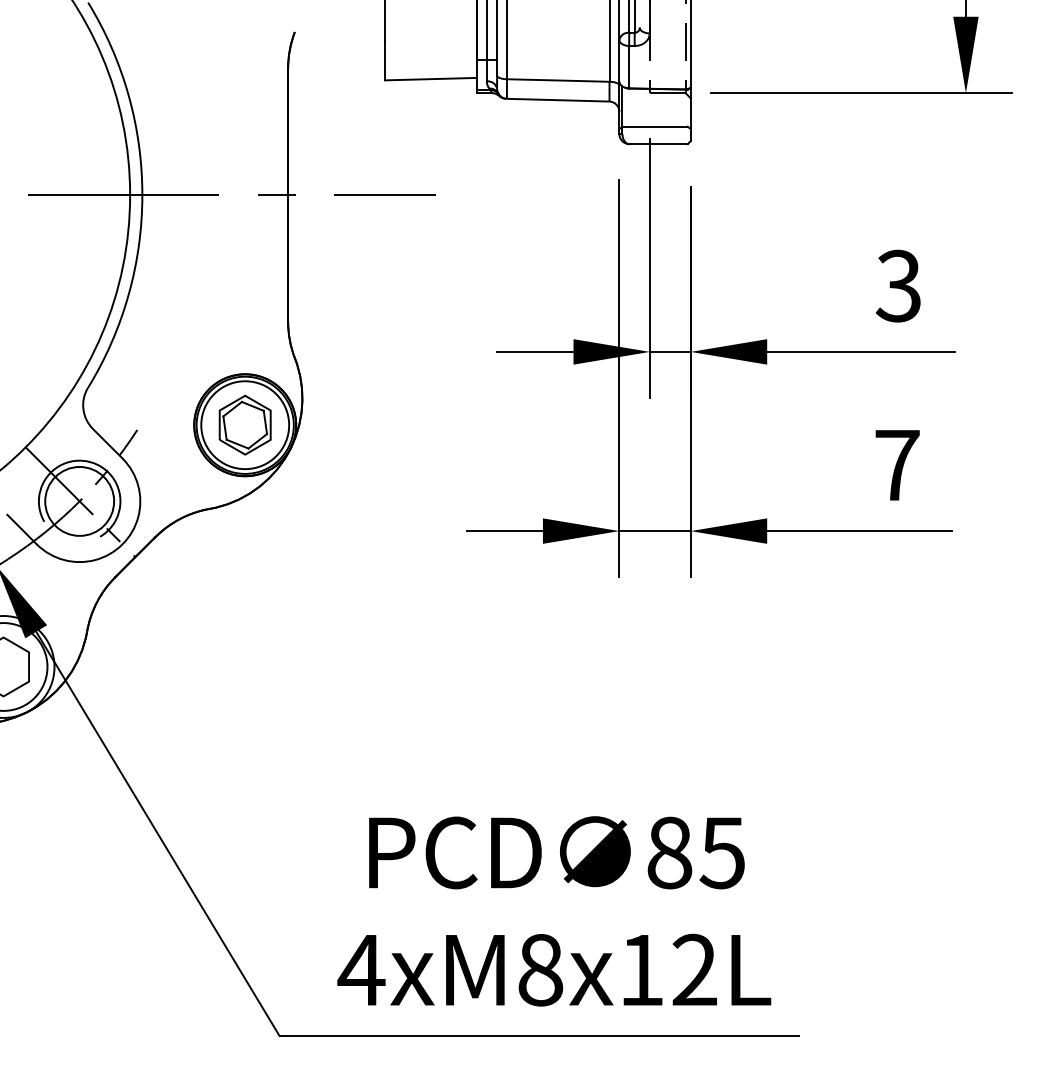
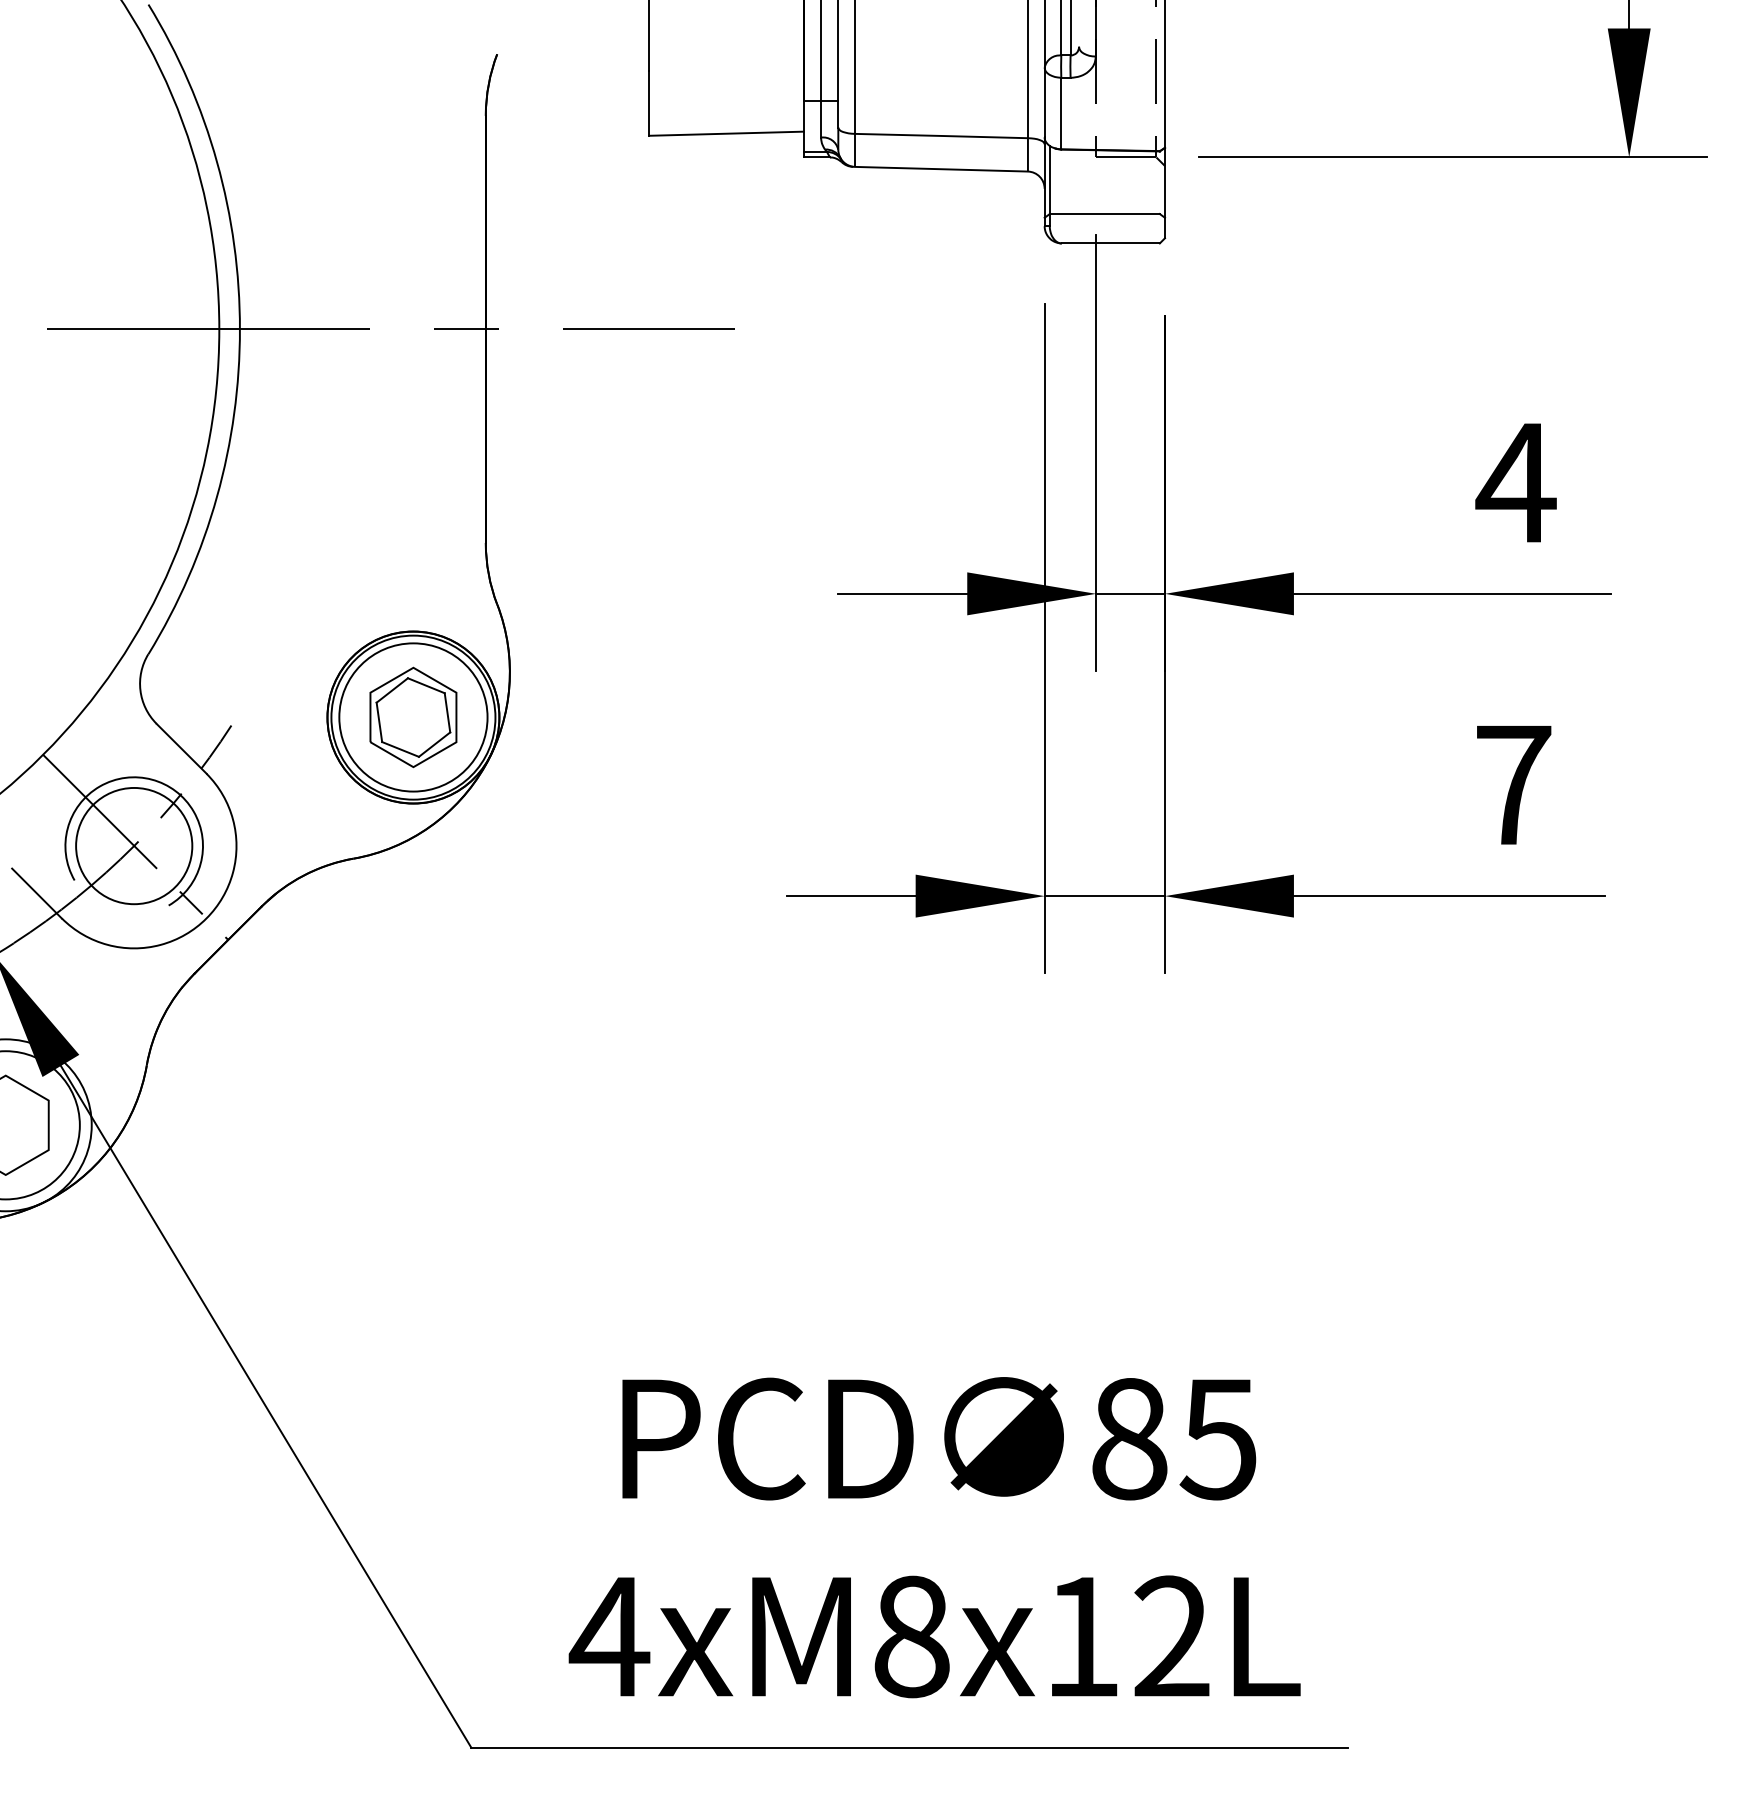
text: (898, 285) -> (1515, 481), 3 -> 4

